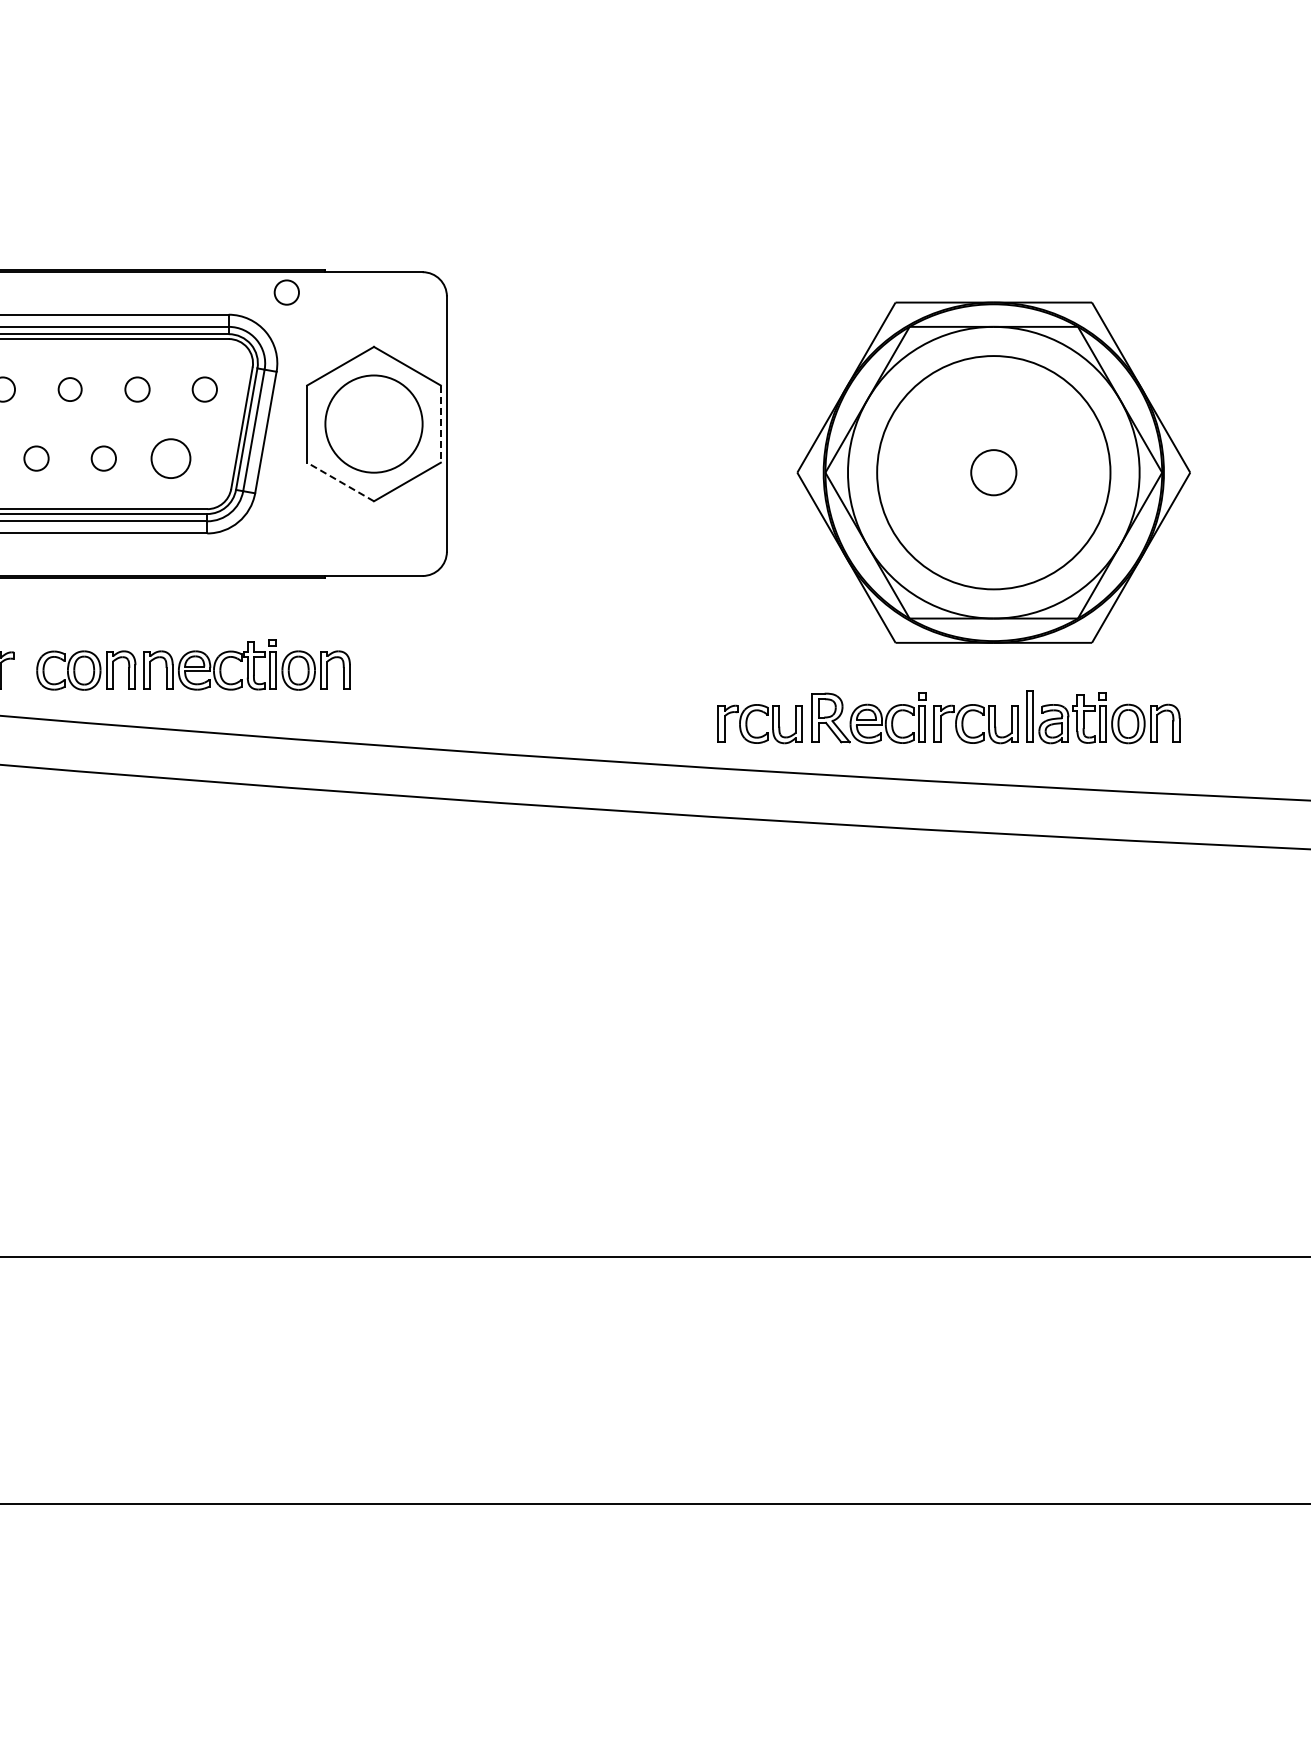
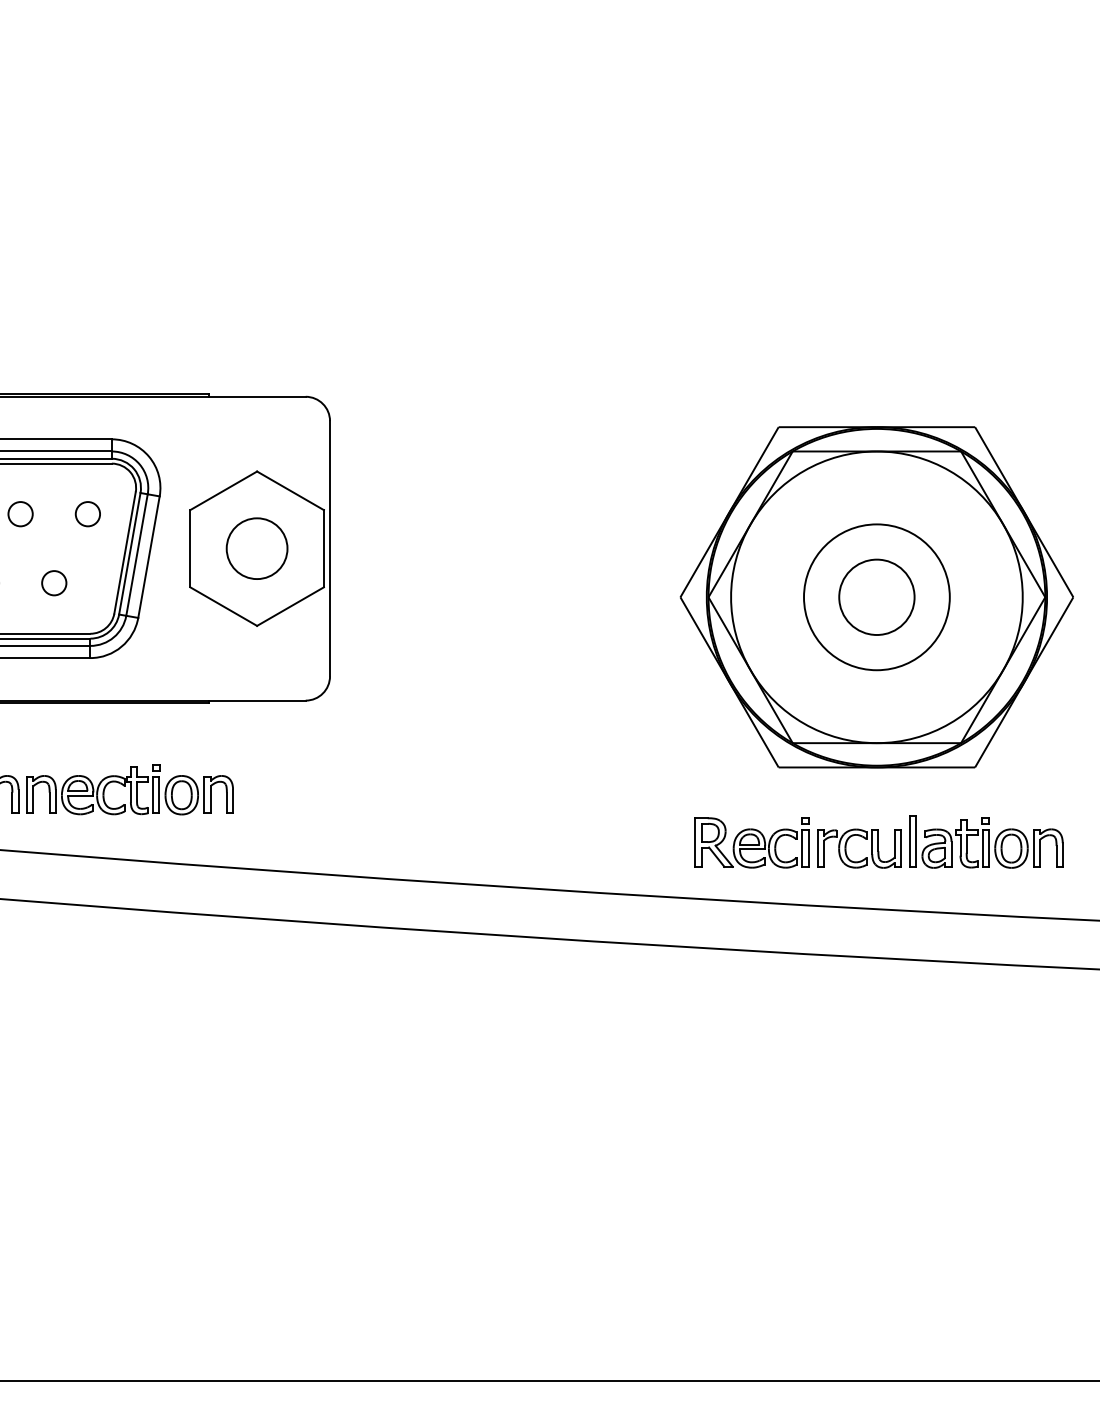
circle: (286, 292) -> (169, 417), removed
circle: (373, 423) -> (256, 548), size x0.62
line: (440, 424) -> (323, 549), dashed -> solid
circle: (171, 458) -> (54, 583), size x0.62
circle: (993, 472) -> (876, 597), size x0.62
circle: (993, 472) -> (876, 597), size x1.67
line: (340, 482) -> (223, 607), dashed -> solid
part: (766, 732) -> (649, 857), removed

